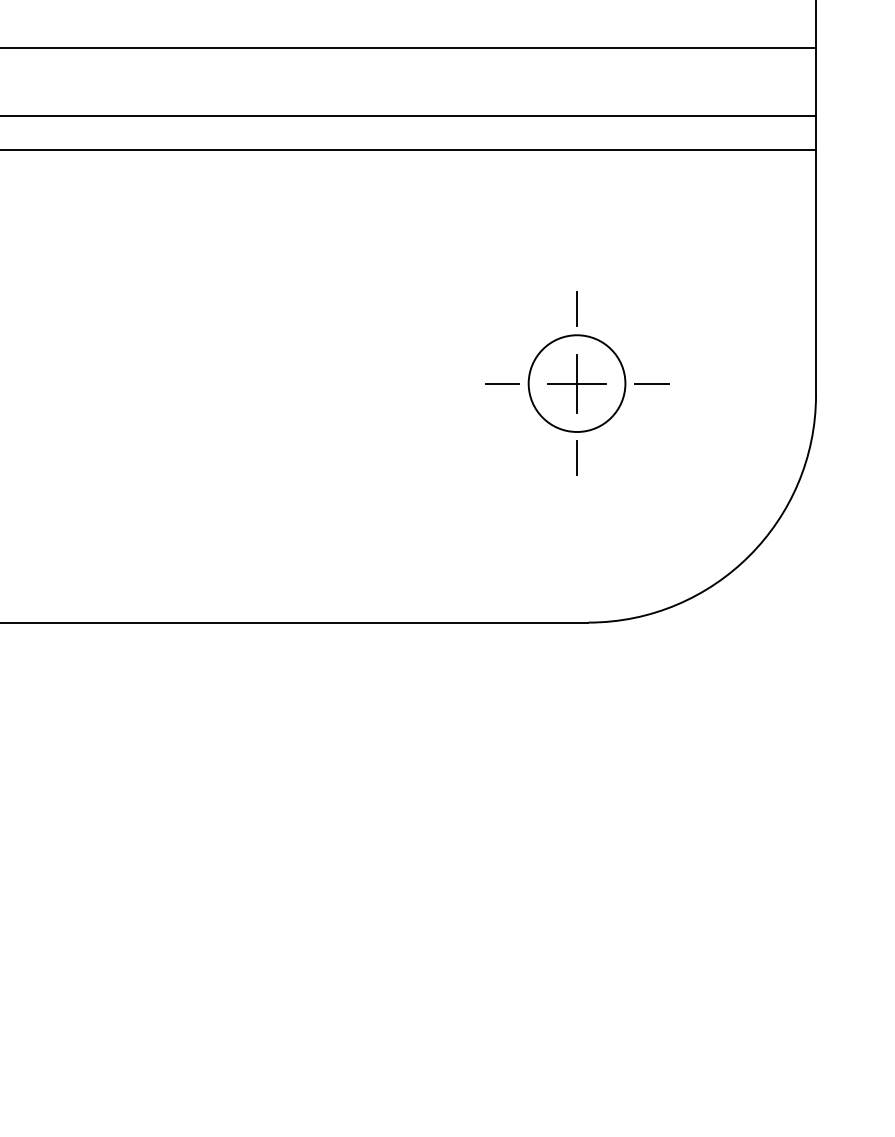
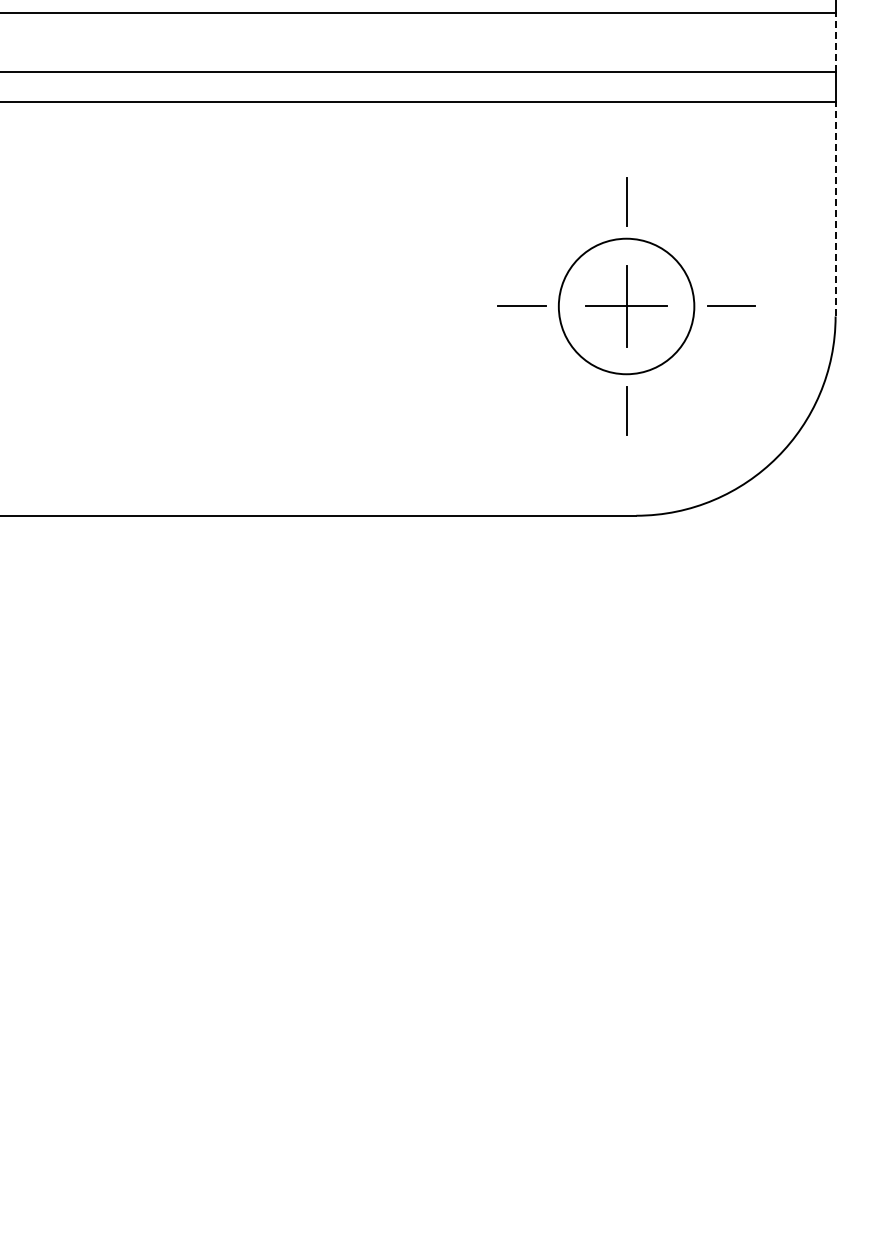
line: (815, 82) -> (835, 42), solid -> dashed
line: (815, 271) -> (835, 208), solid -> dashed
part: (576, 383) -> (625, 306), size x1.6

